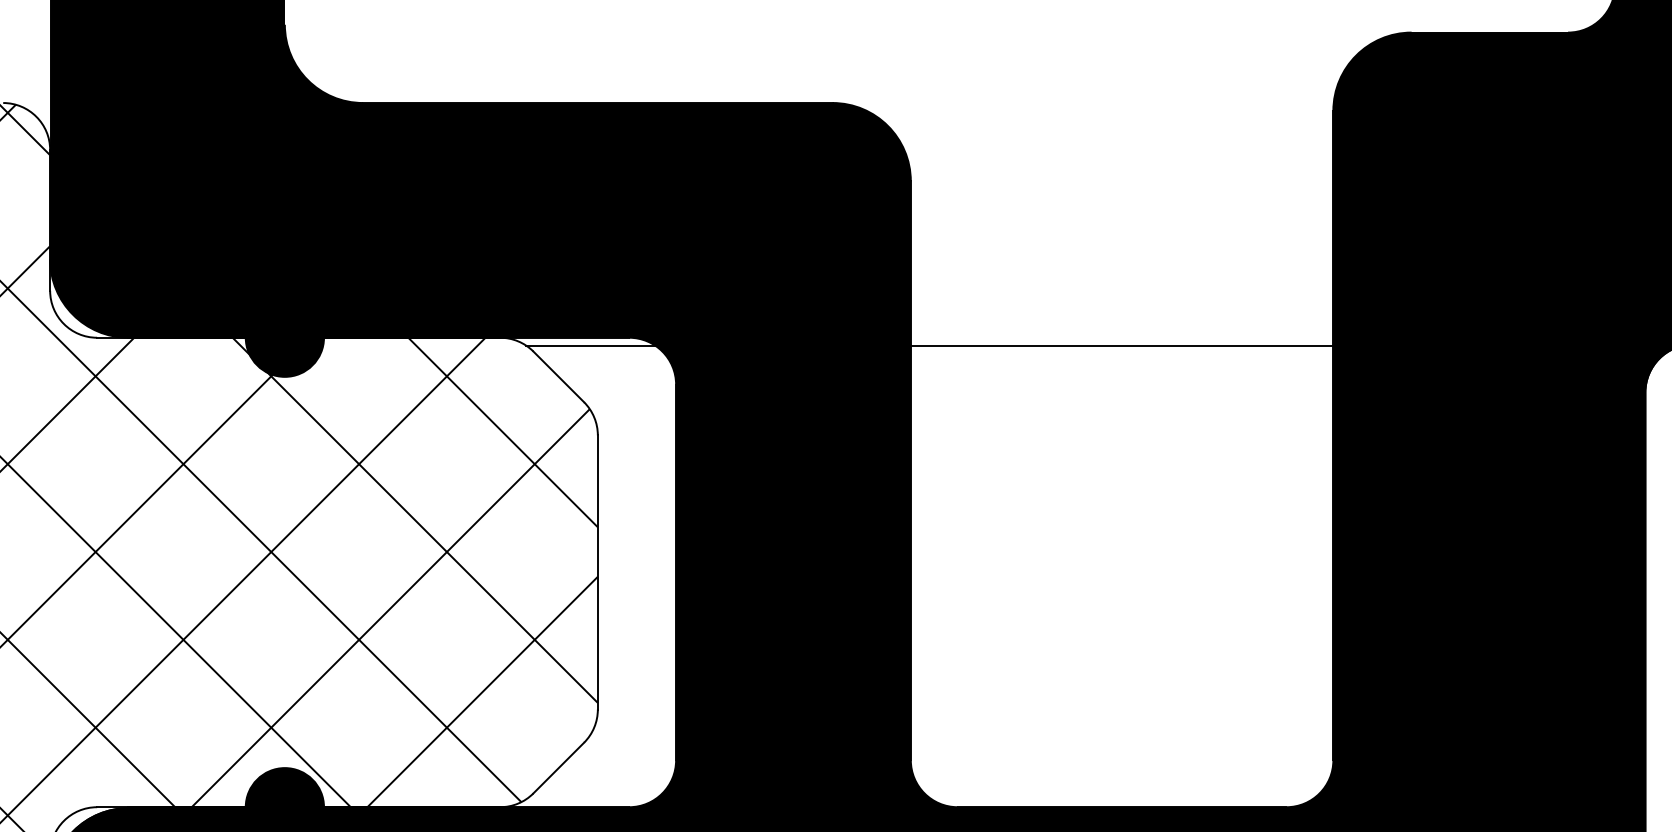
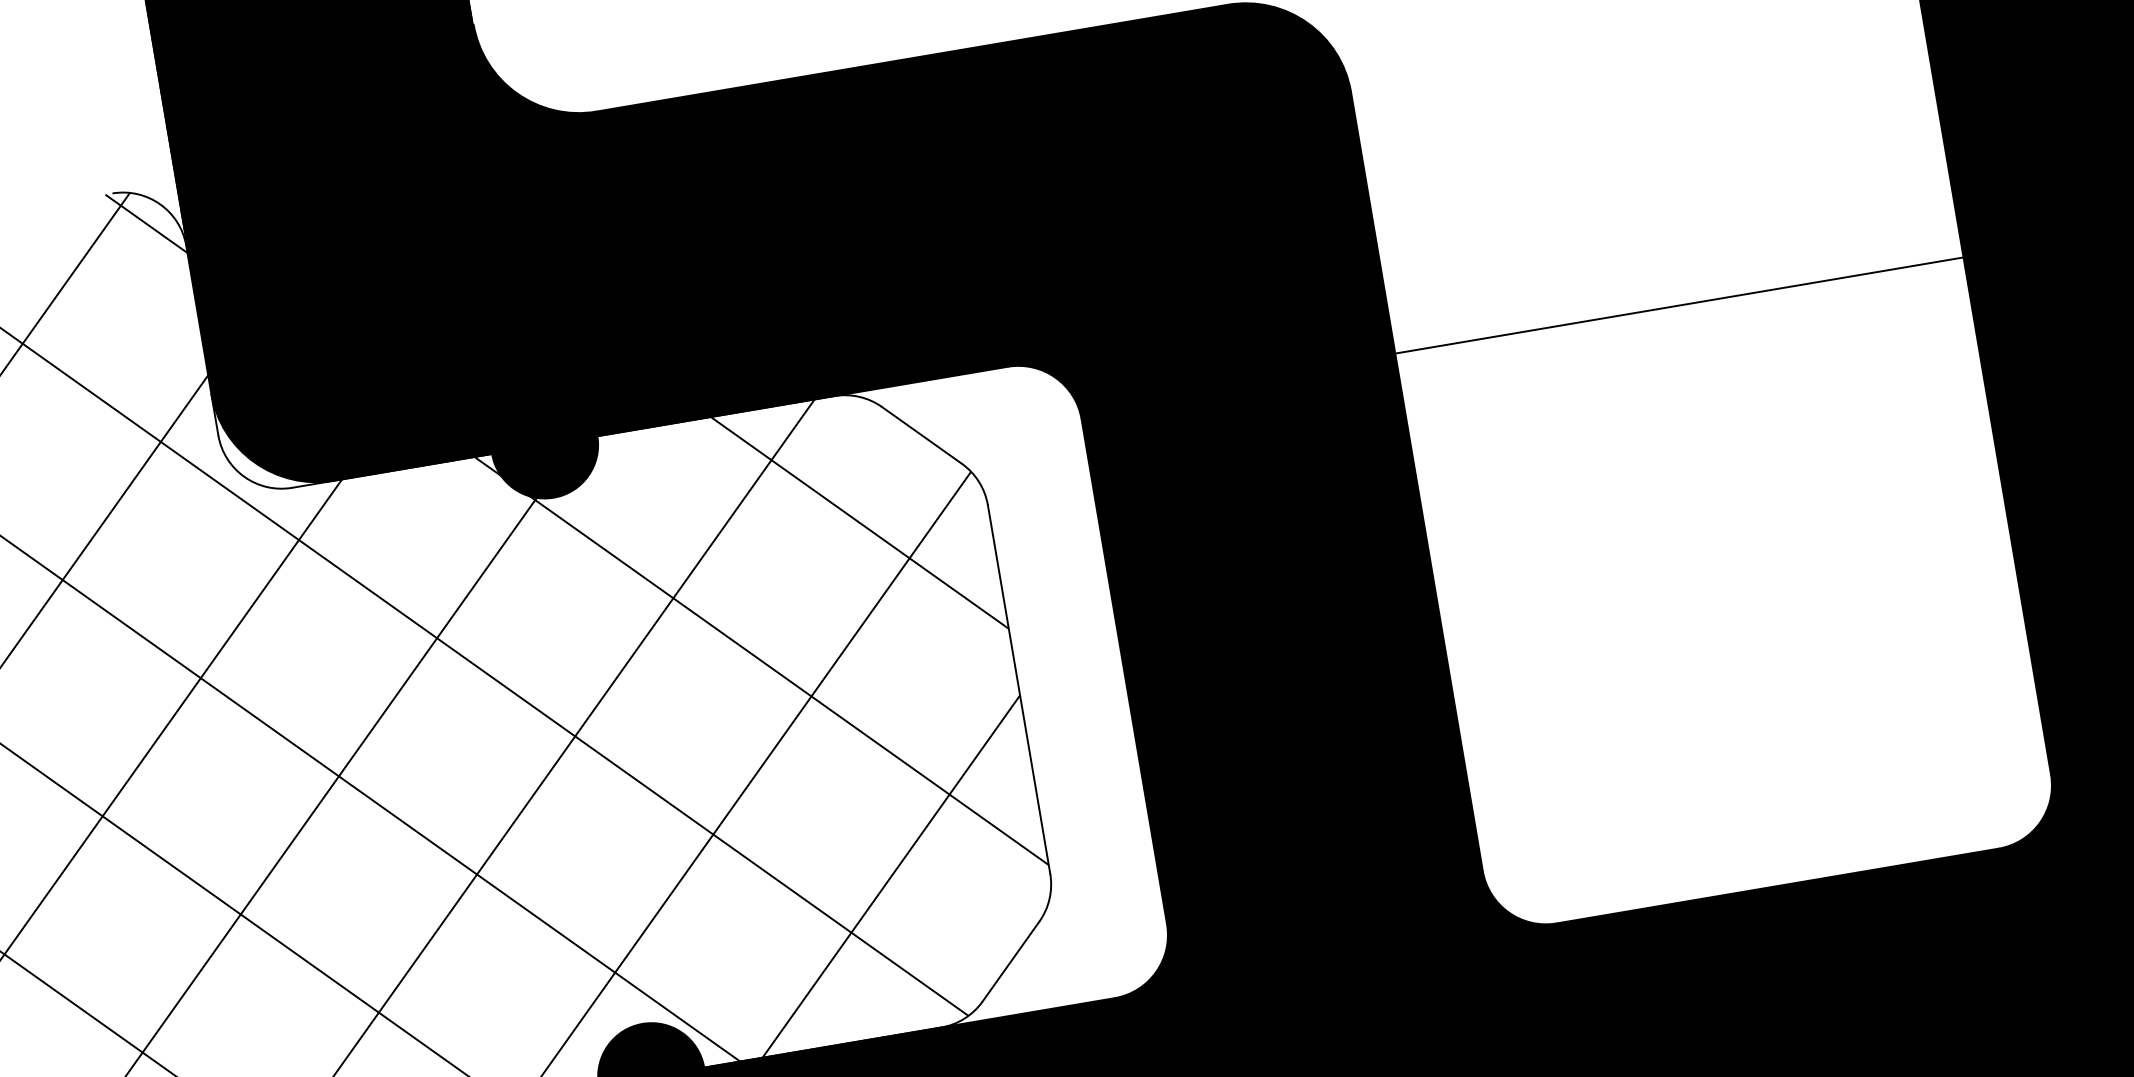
line: (590, 345) -> (957, 385), removed
line: (1121, 345) -> (1678, 305), moved

